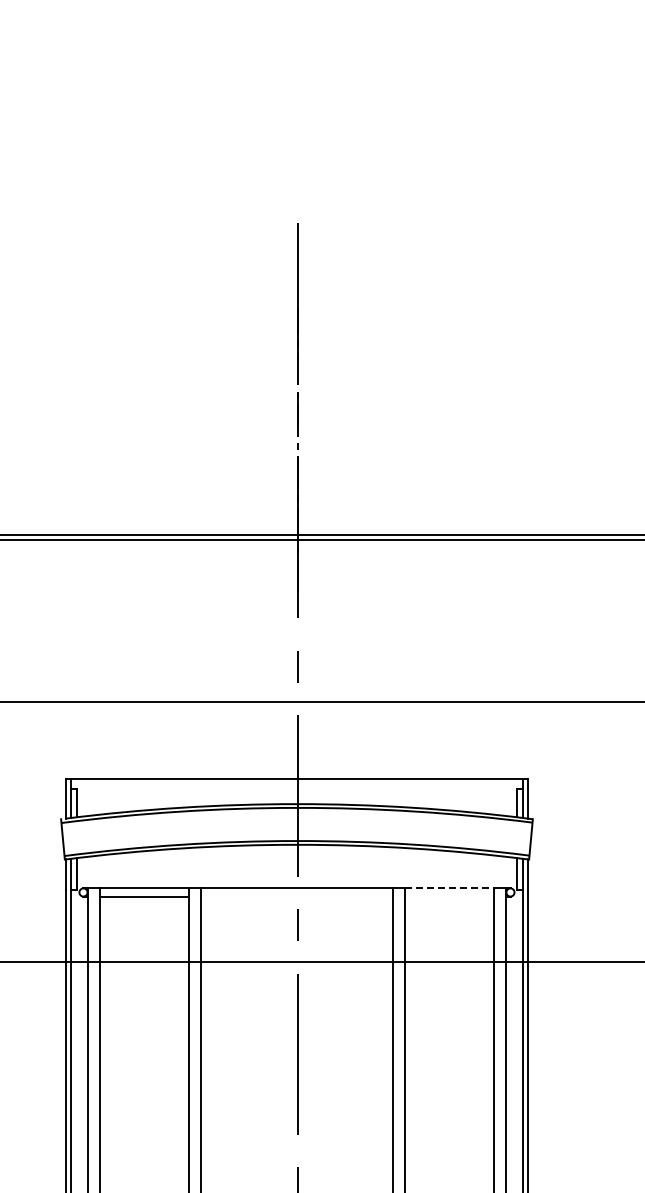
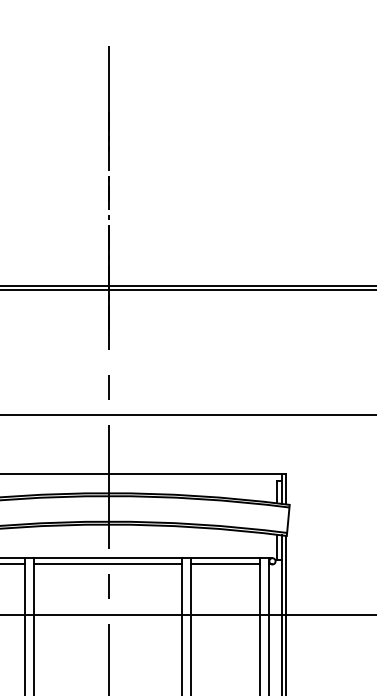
line: (449, 888) -> (225, 558), dashed -> solid
line: (296, 896) -> (107, 564), added
line: (449, 896) -> (225, 564), added

